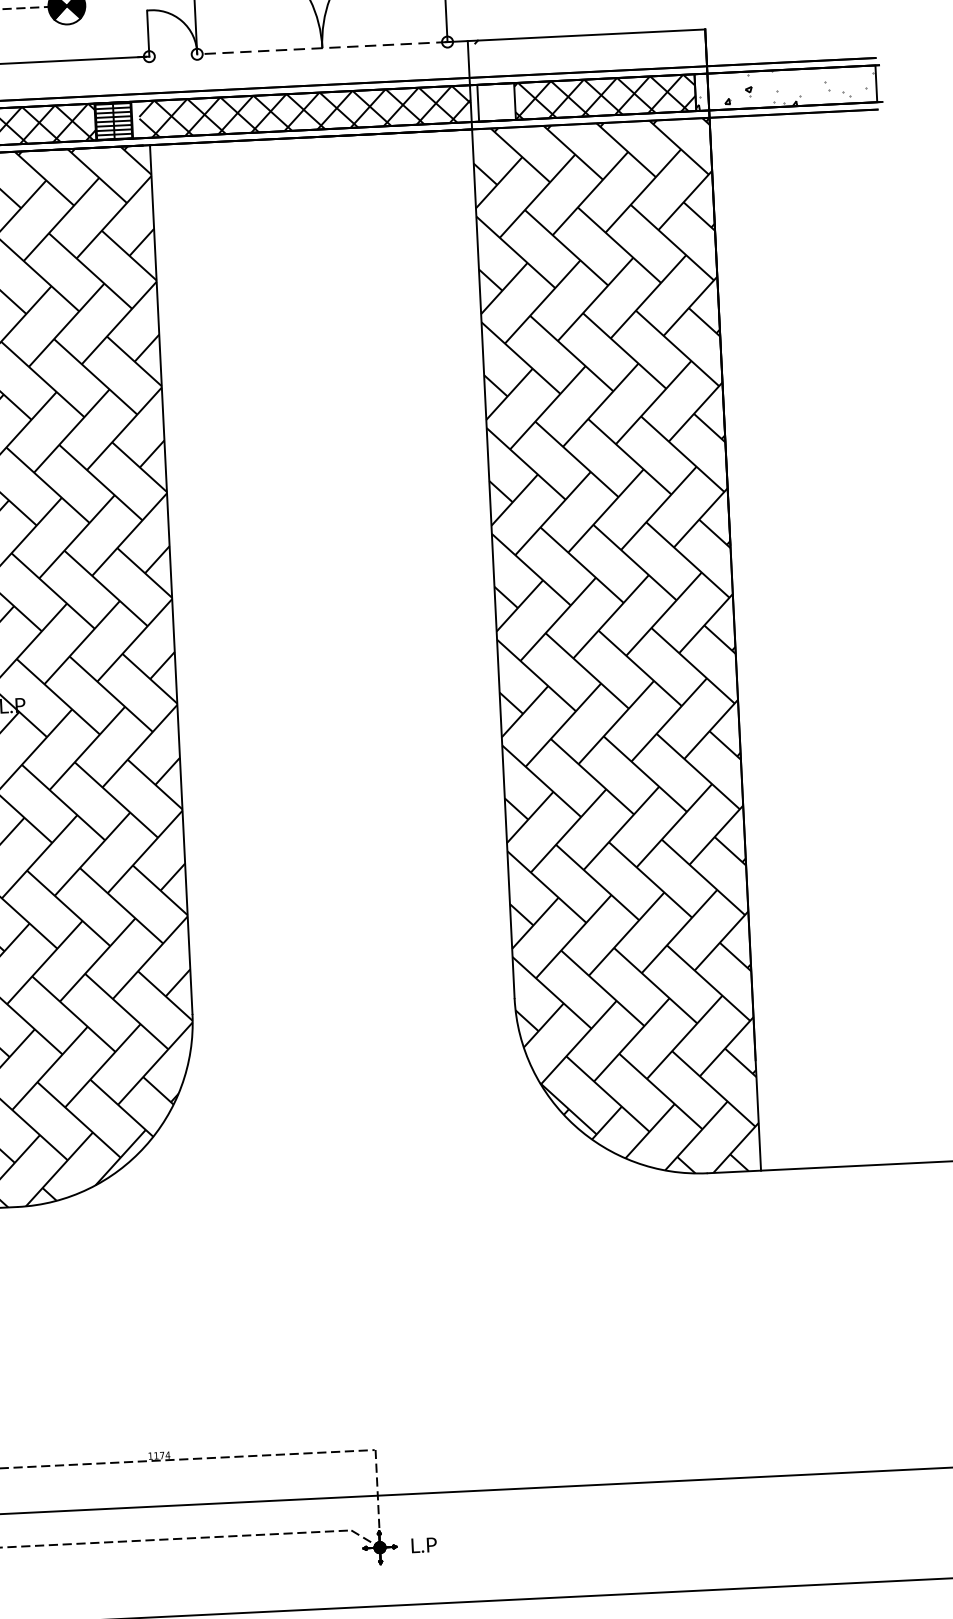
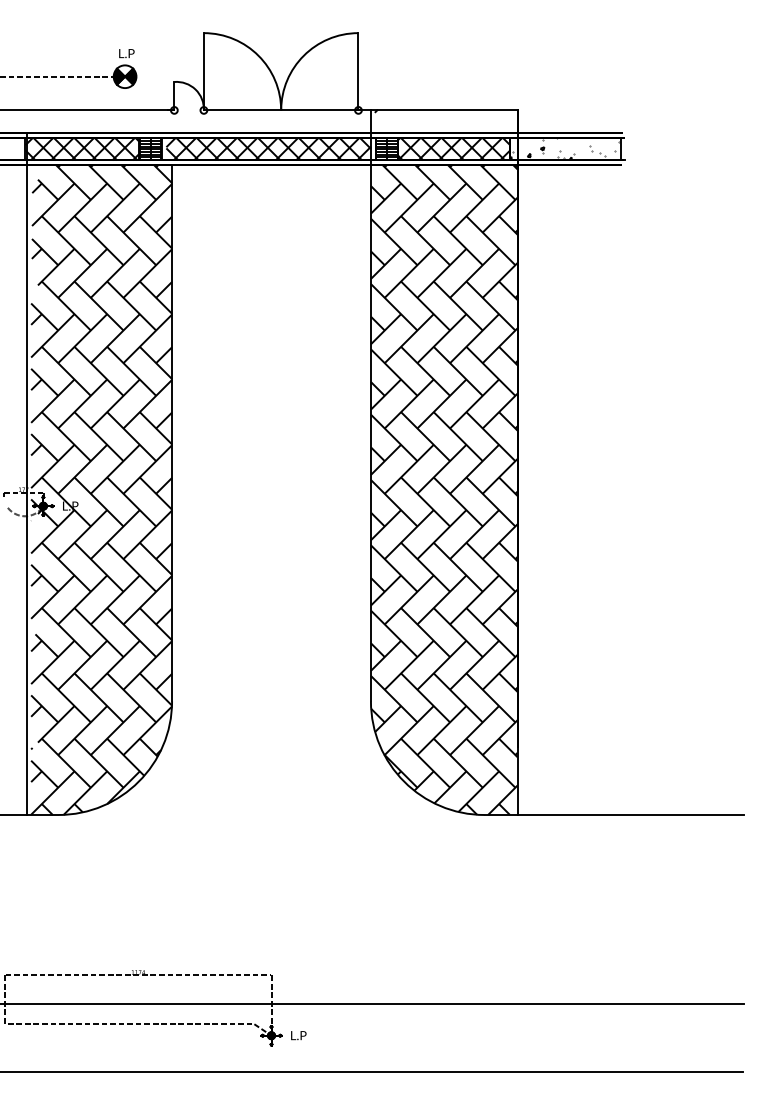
line: (321, 48) -> (280, 110), dashed -> solid
hatch: (495, 101) -> (386, 148), added

